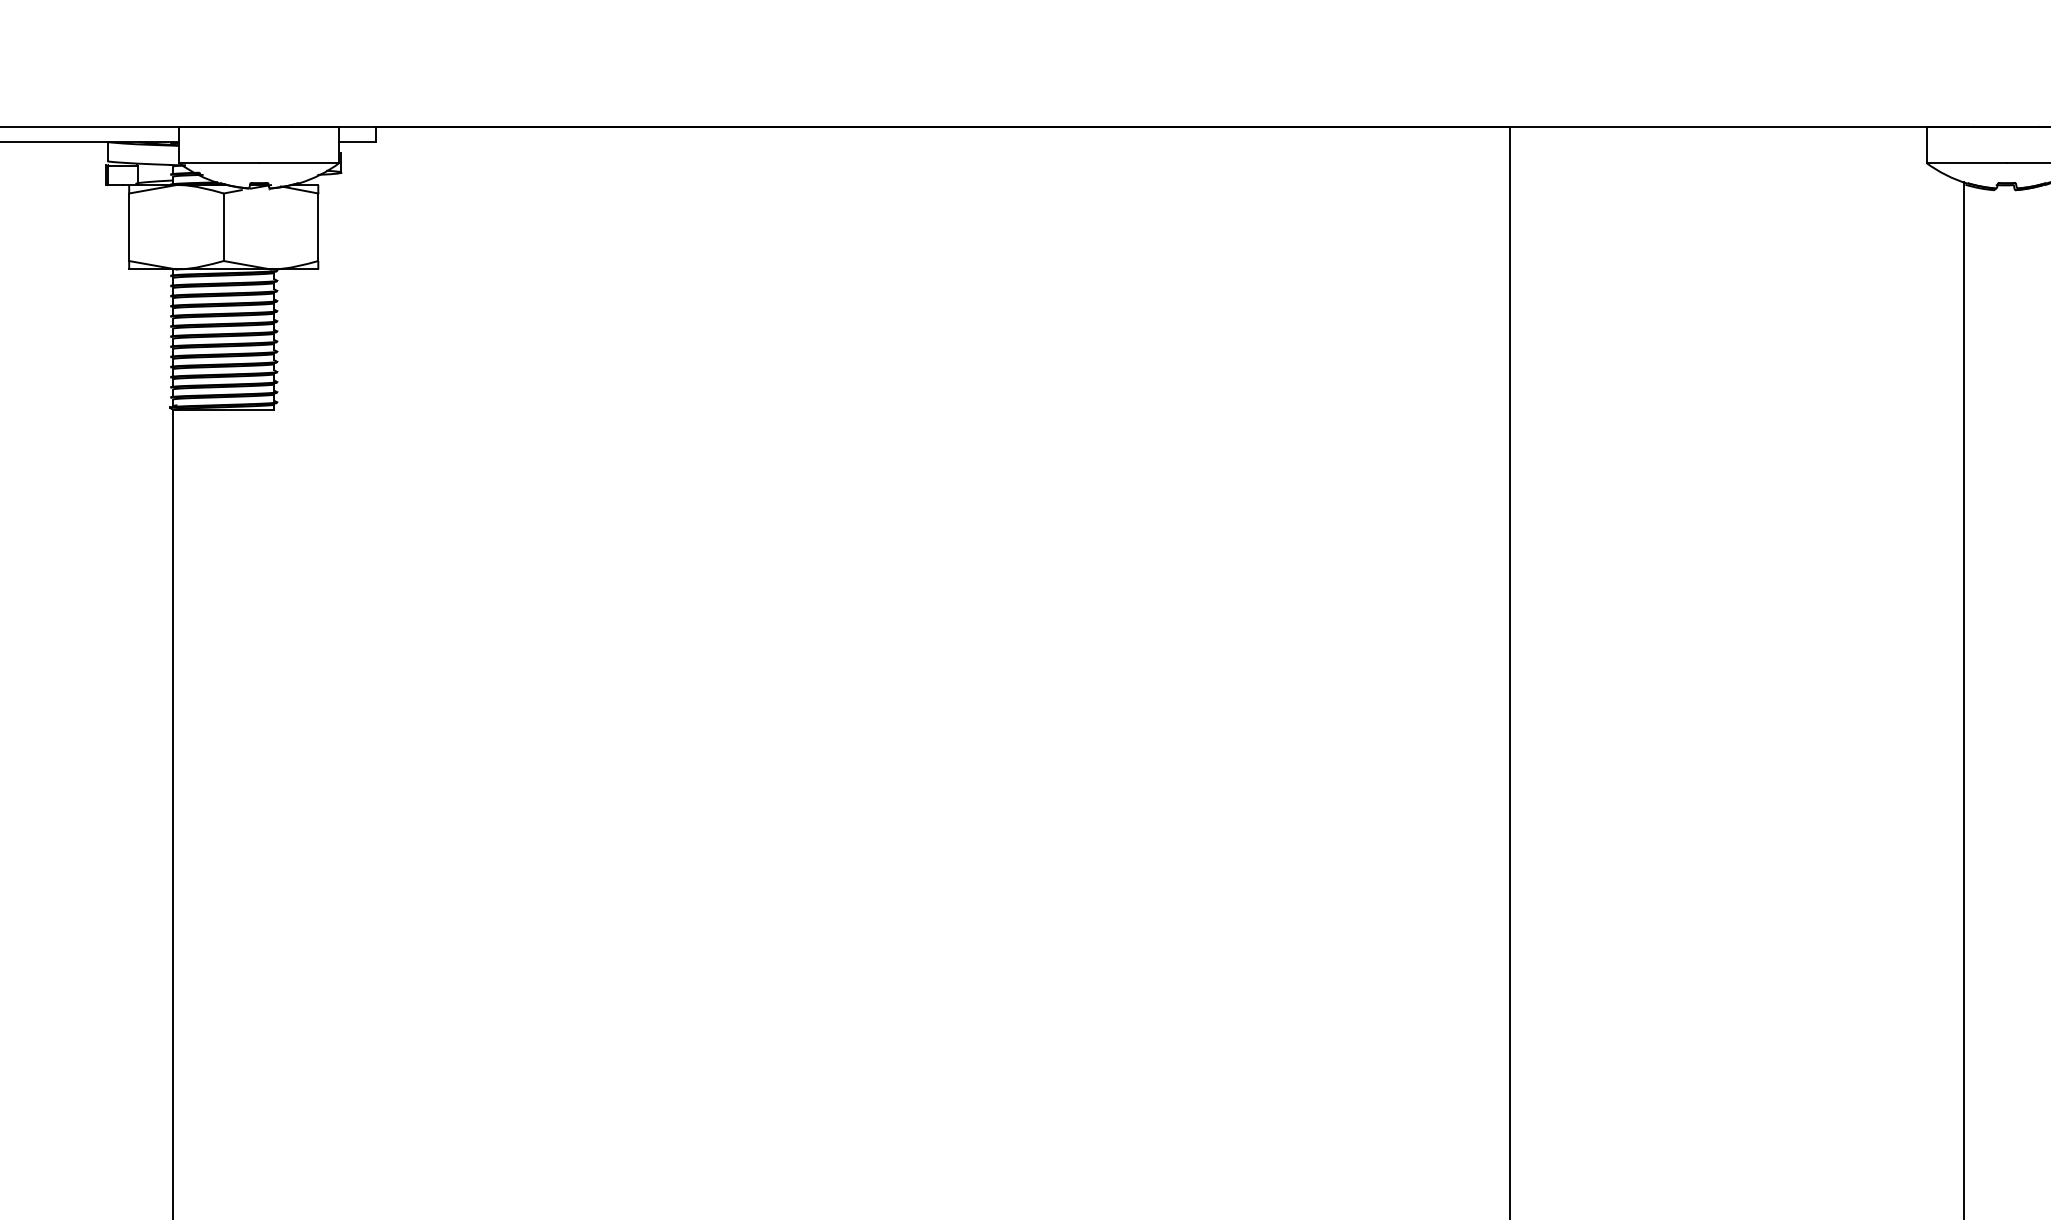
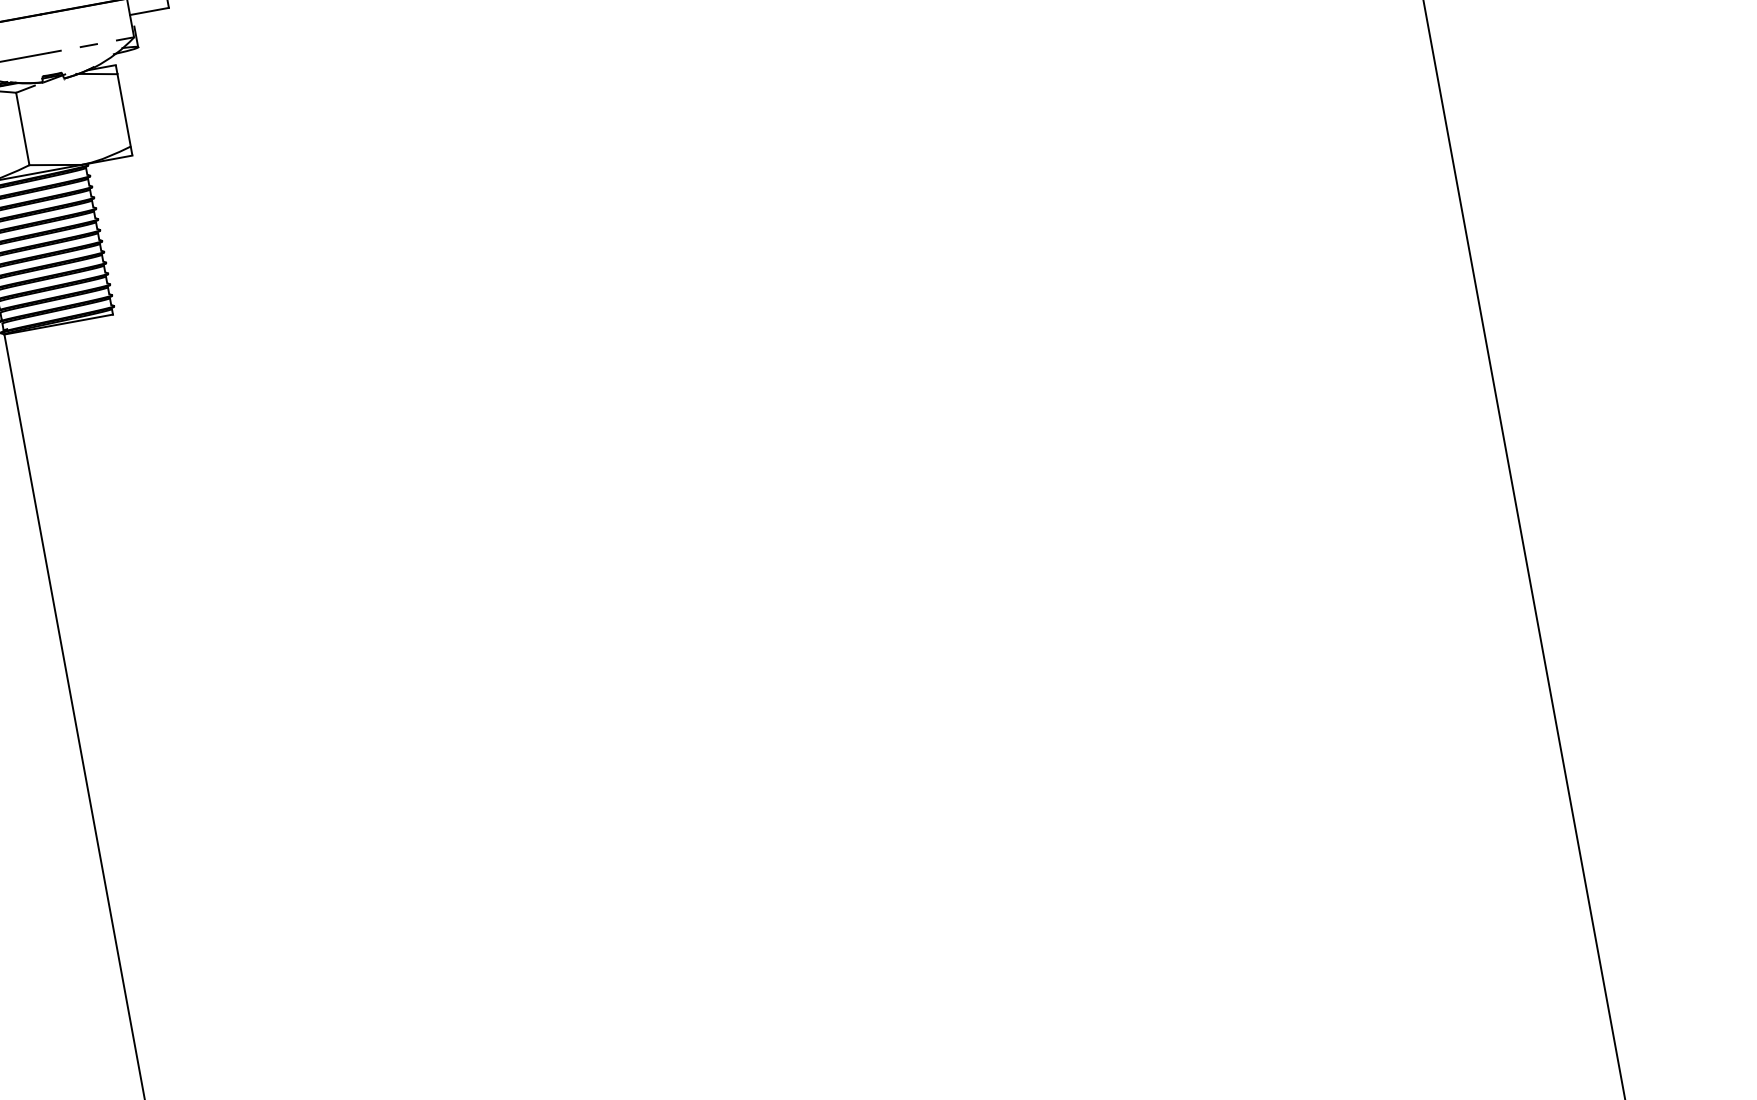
line: (298, 162) -> (90, 44), solid -> dashed

